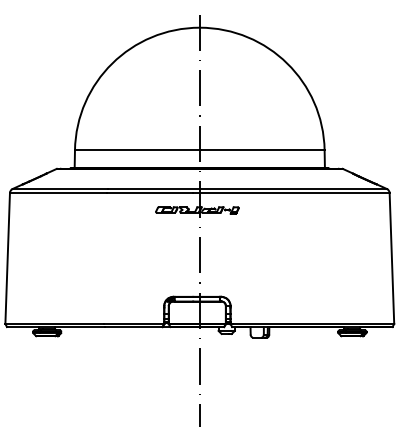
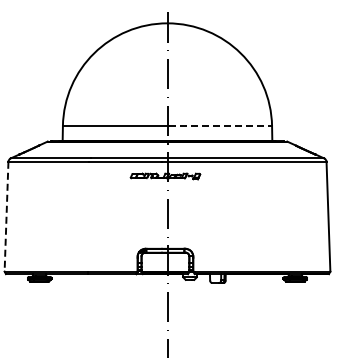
line: (263, 150) -> (220, 126), solid -> dashed
line: (7, 258) -> (6, 216), solid -> dashed

